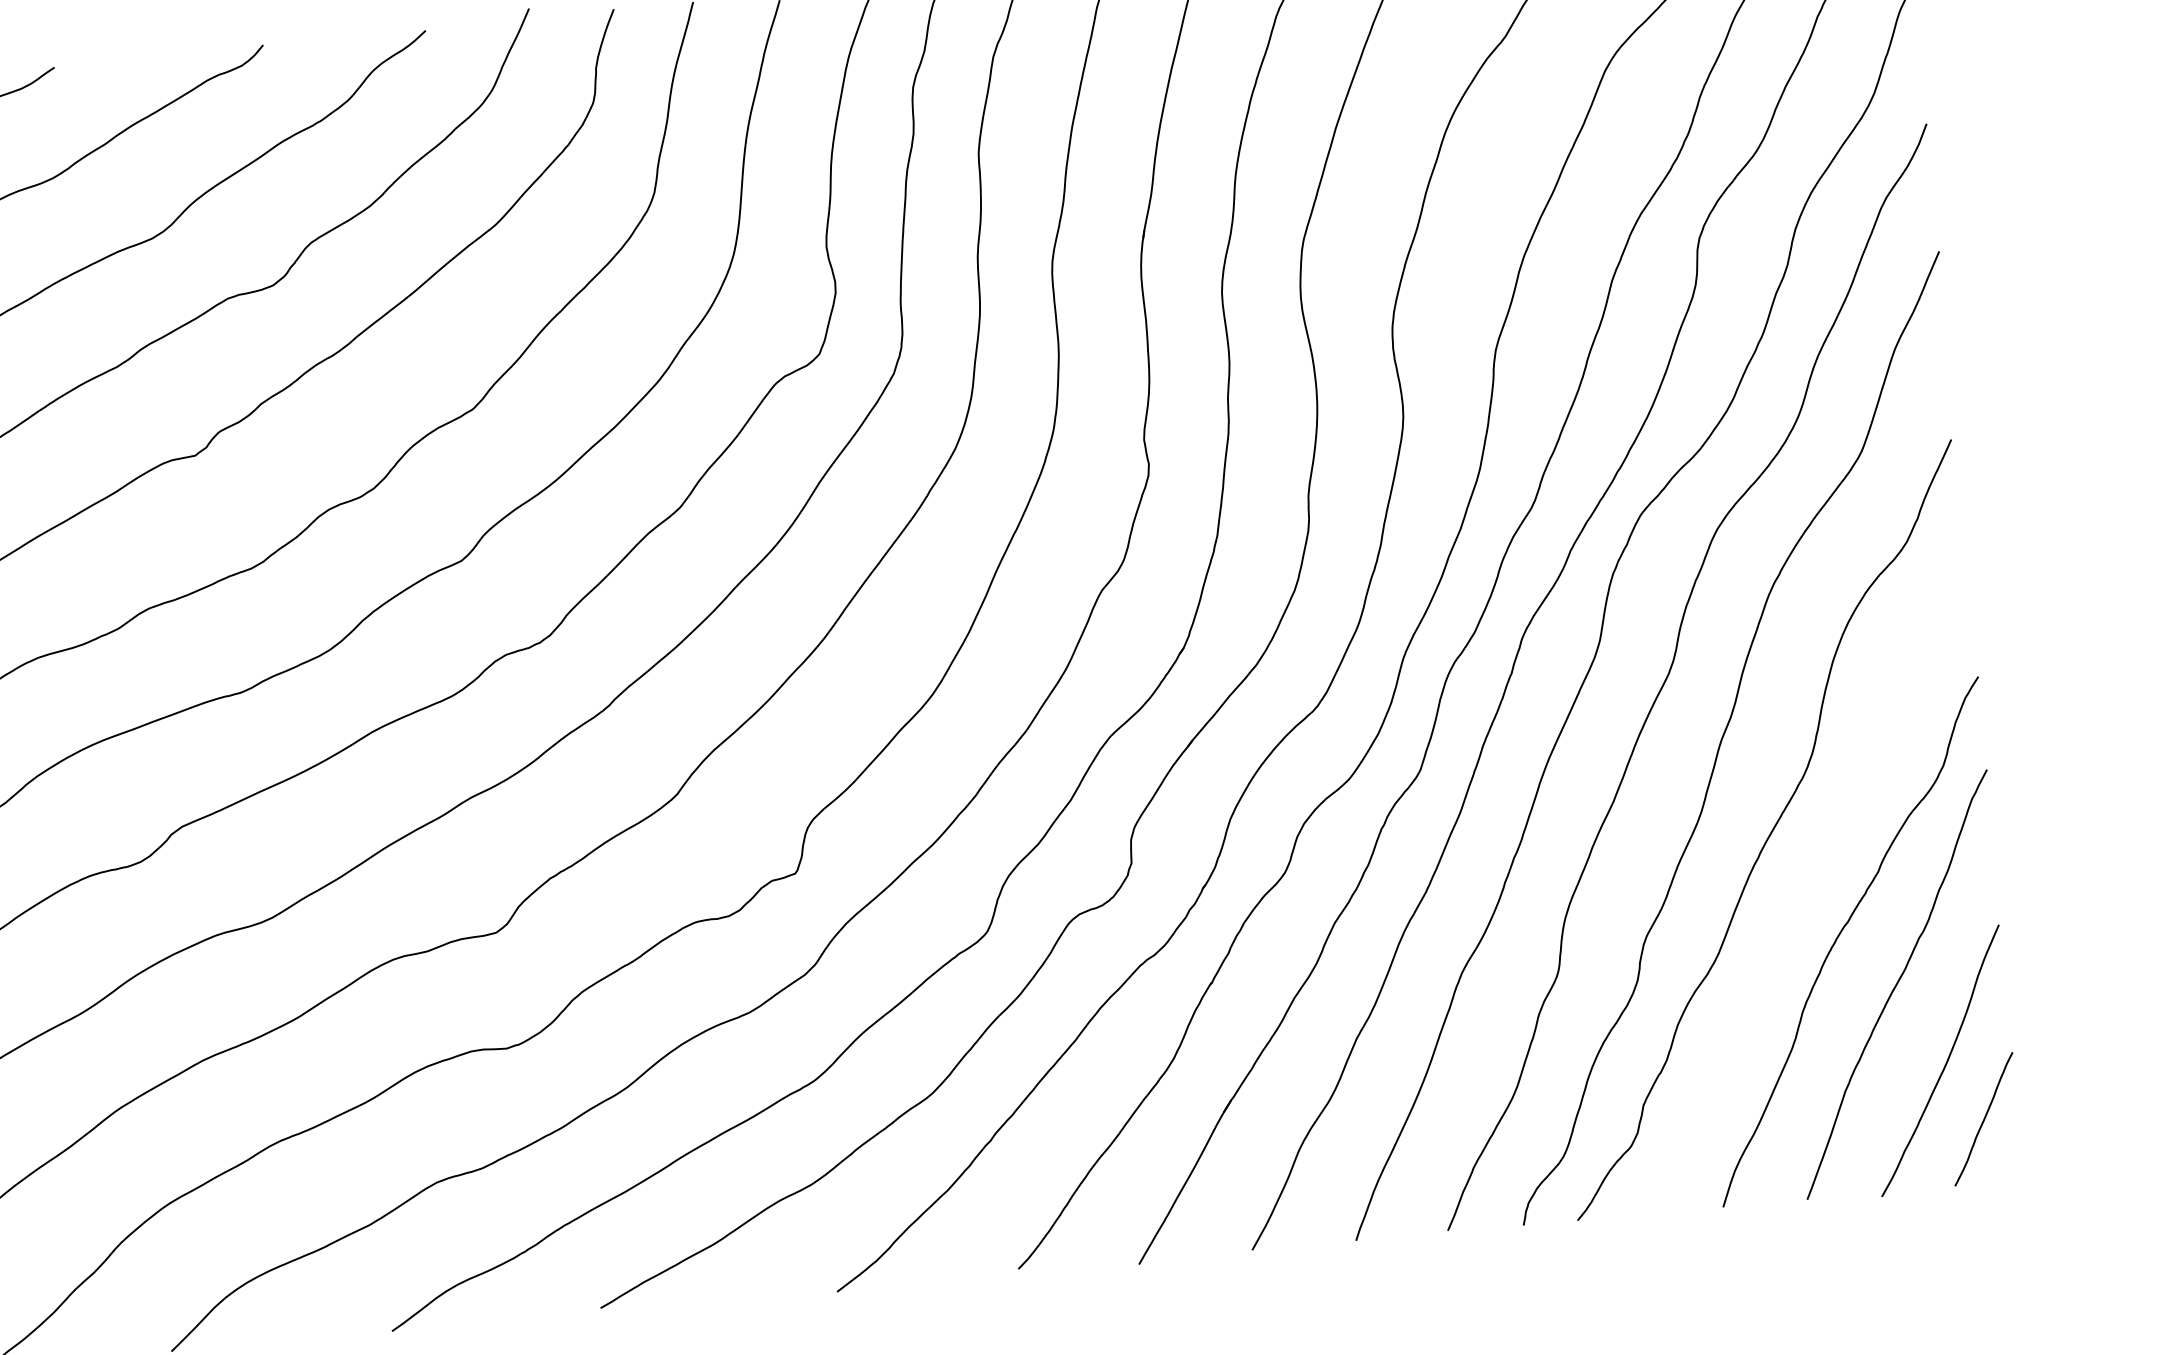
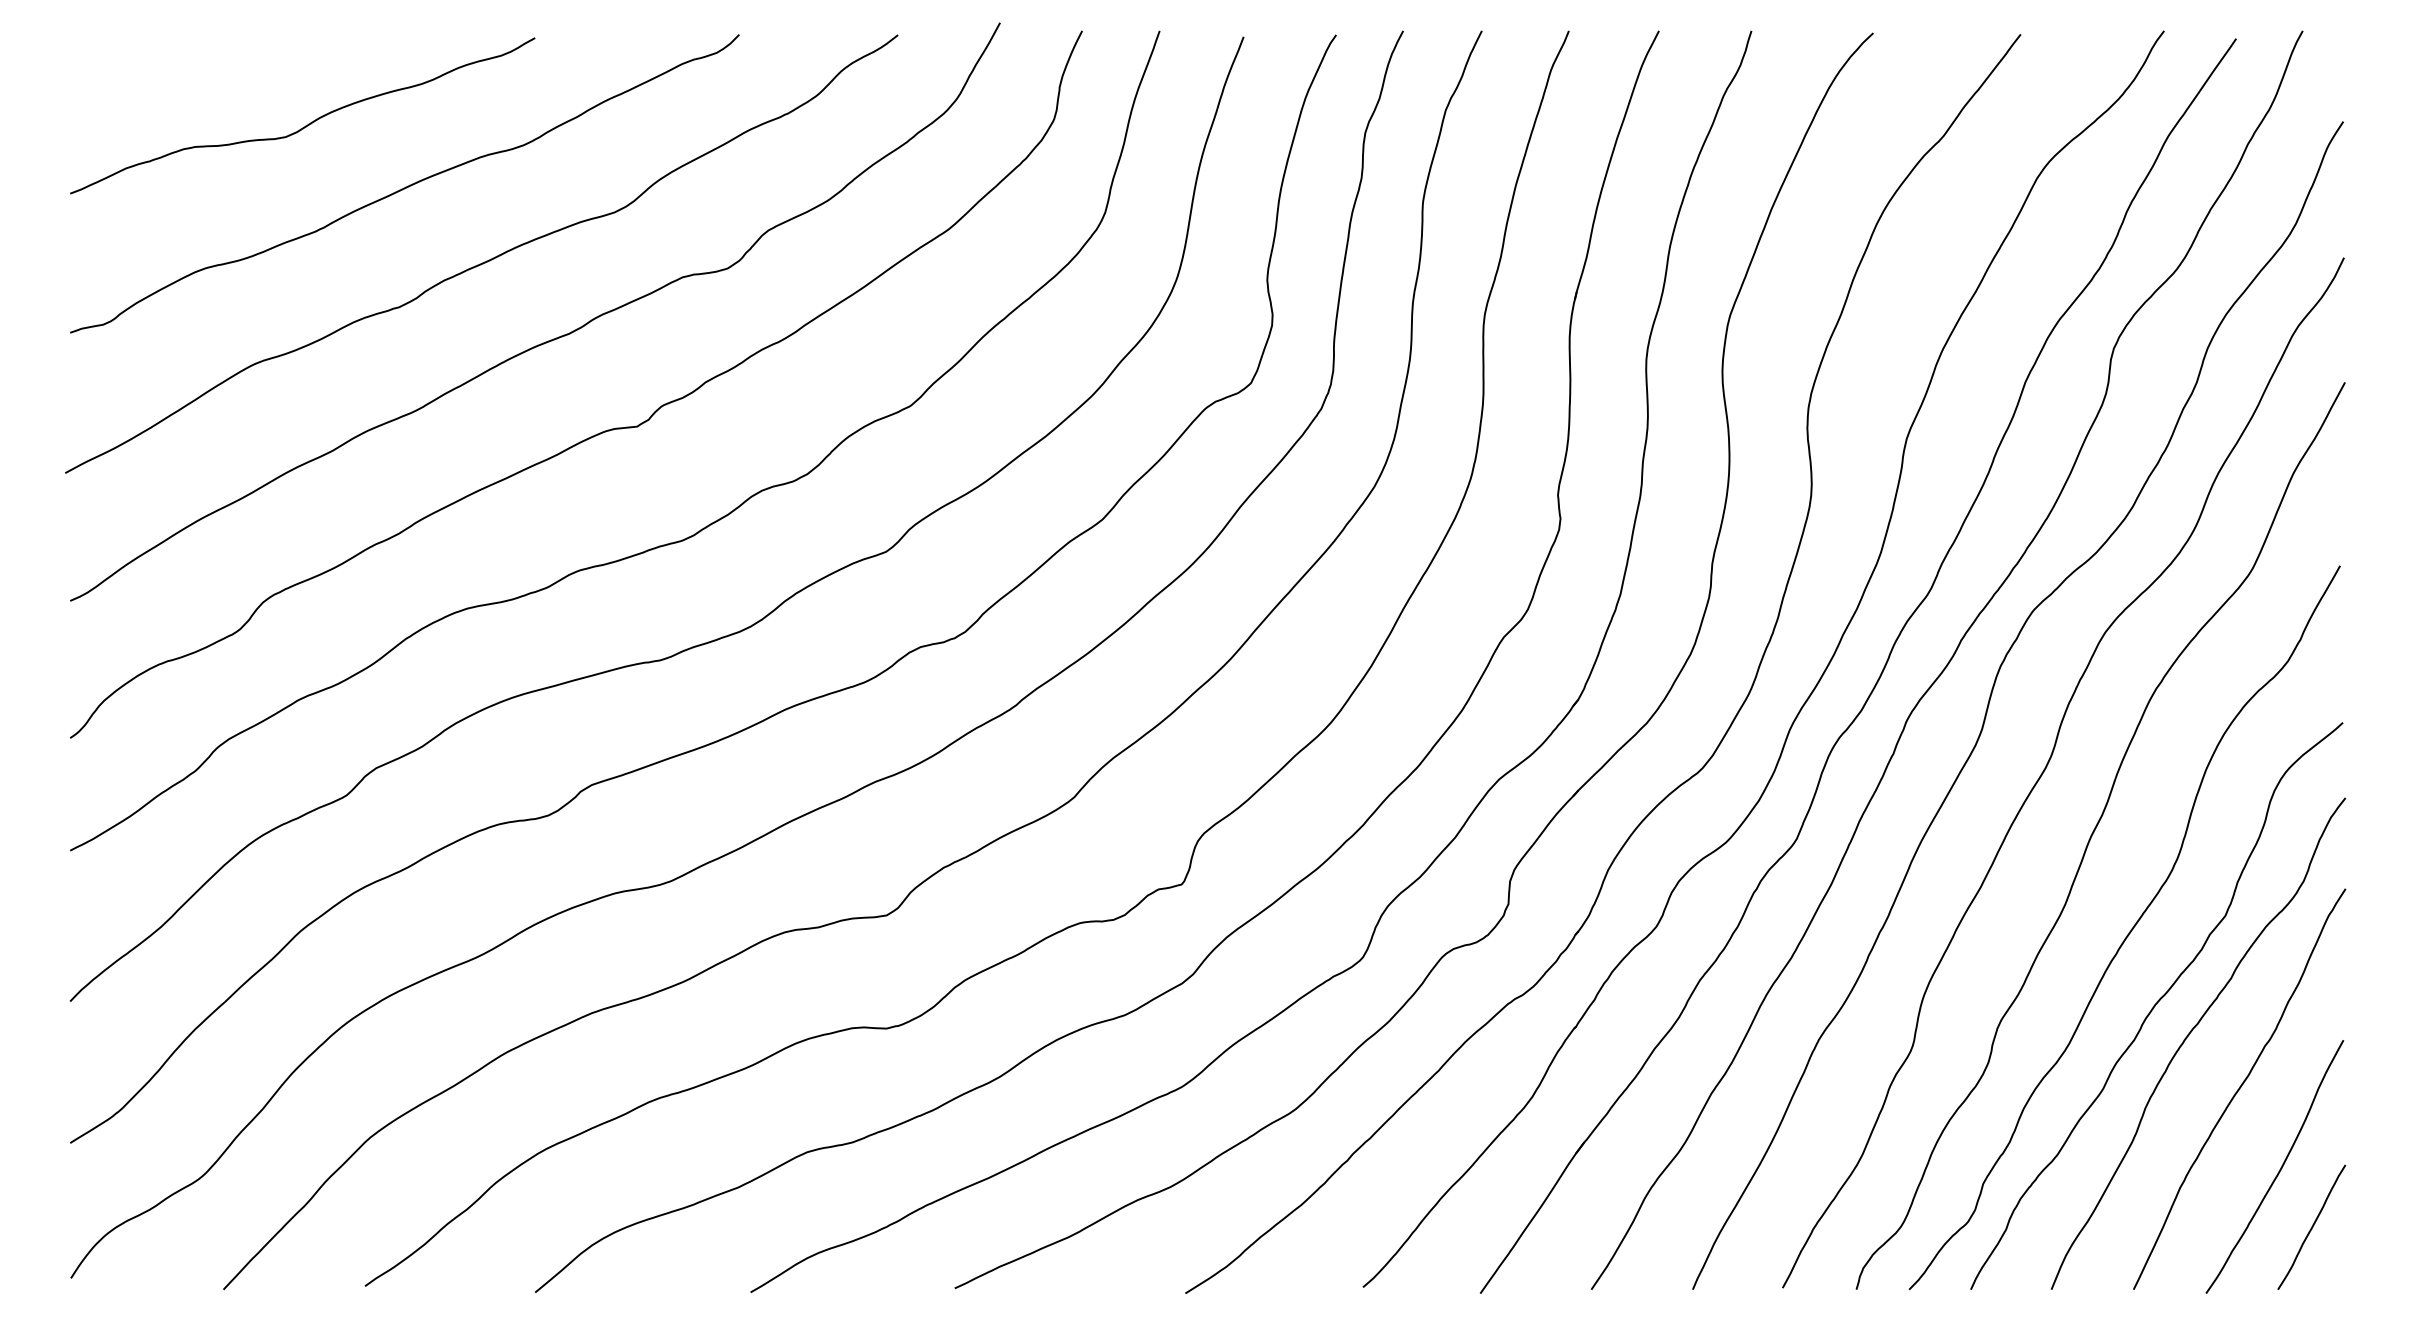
curve: (1804, 906) -> (2156, 1005), added

